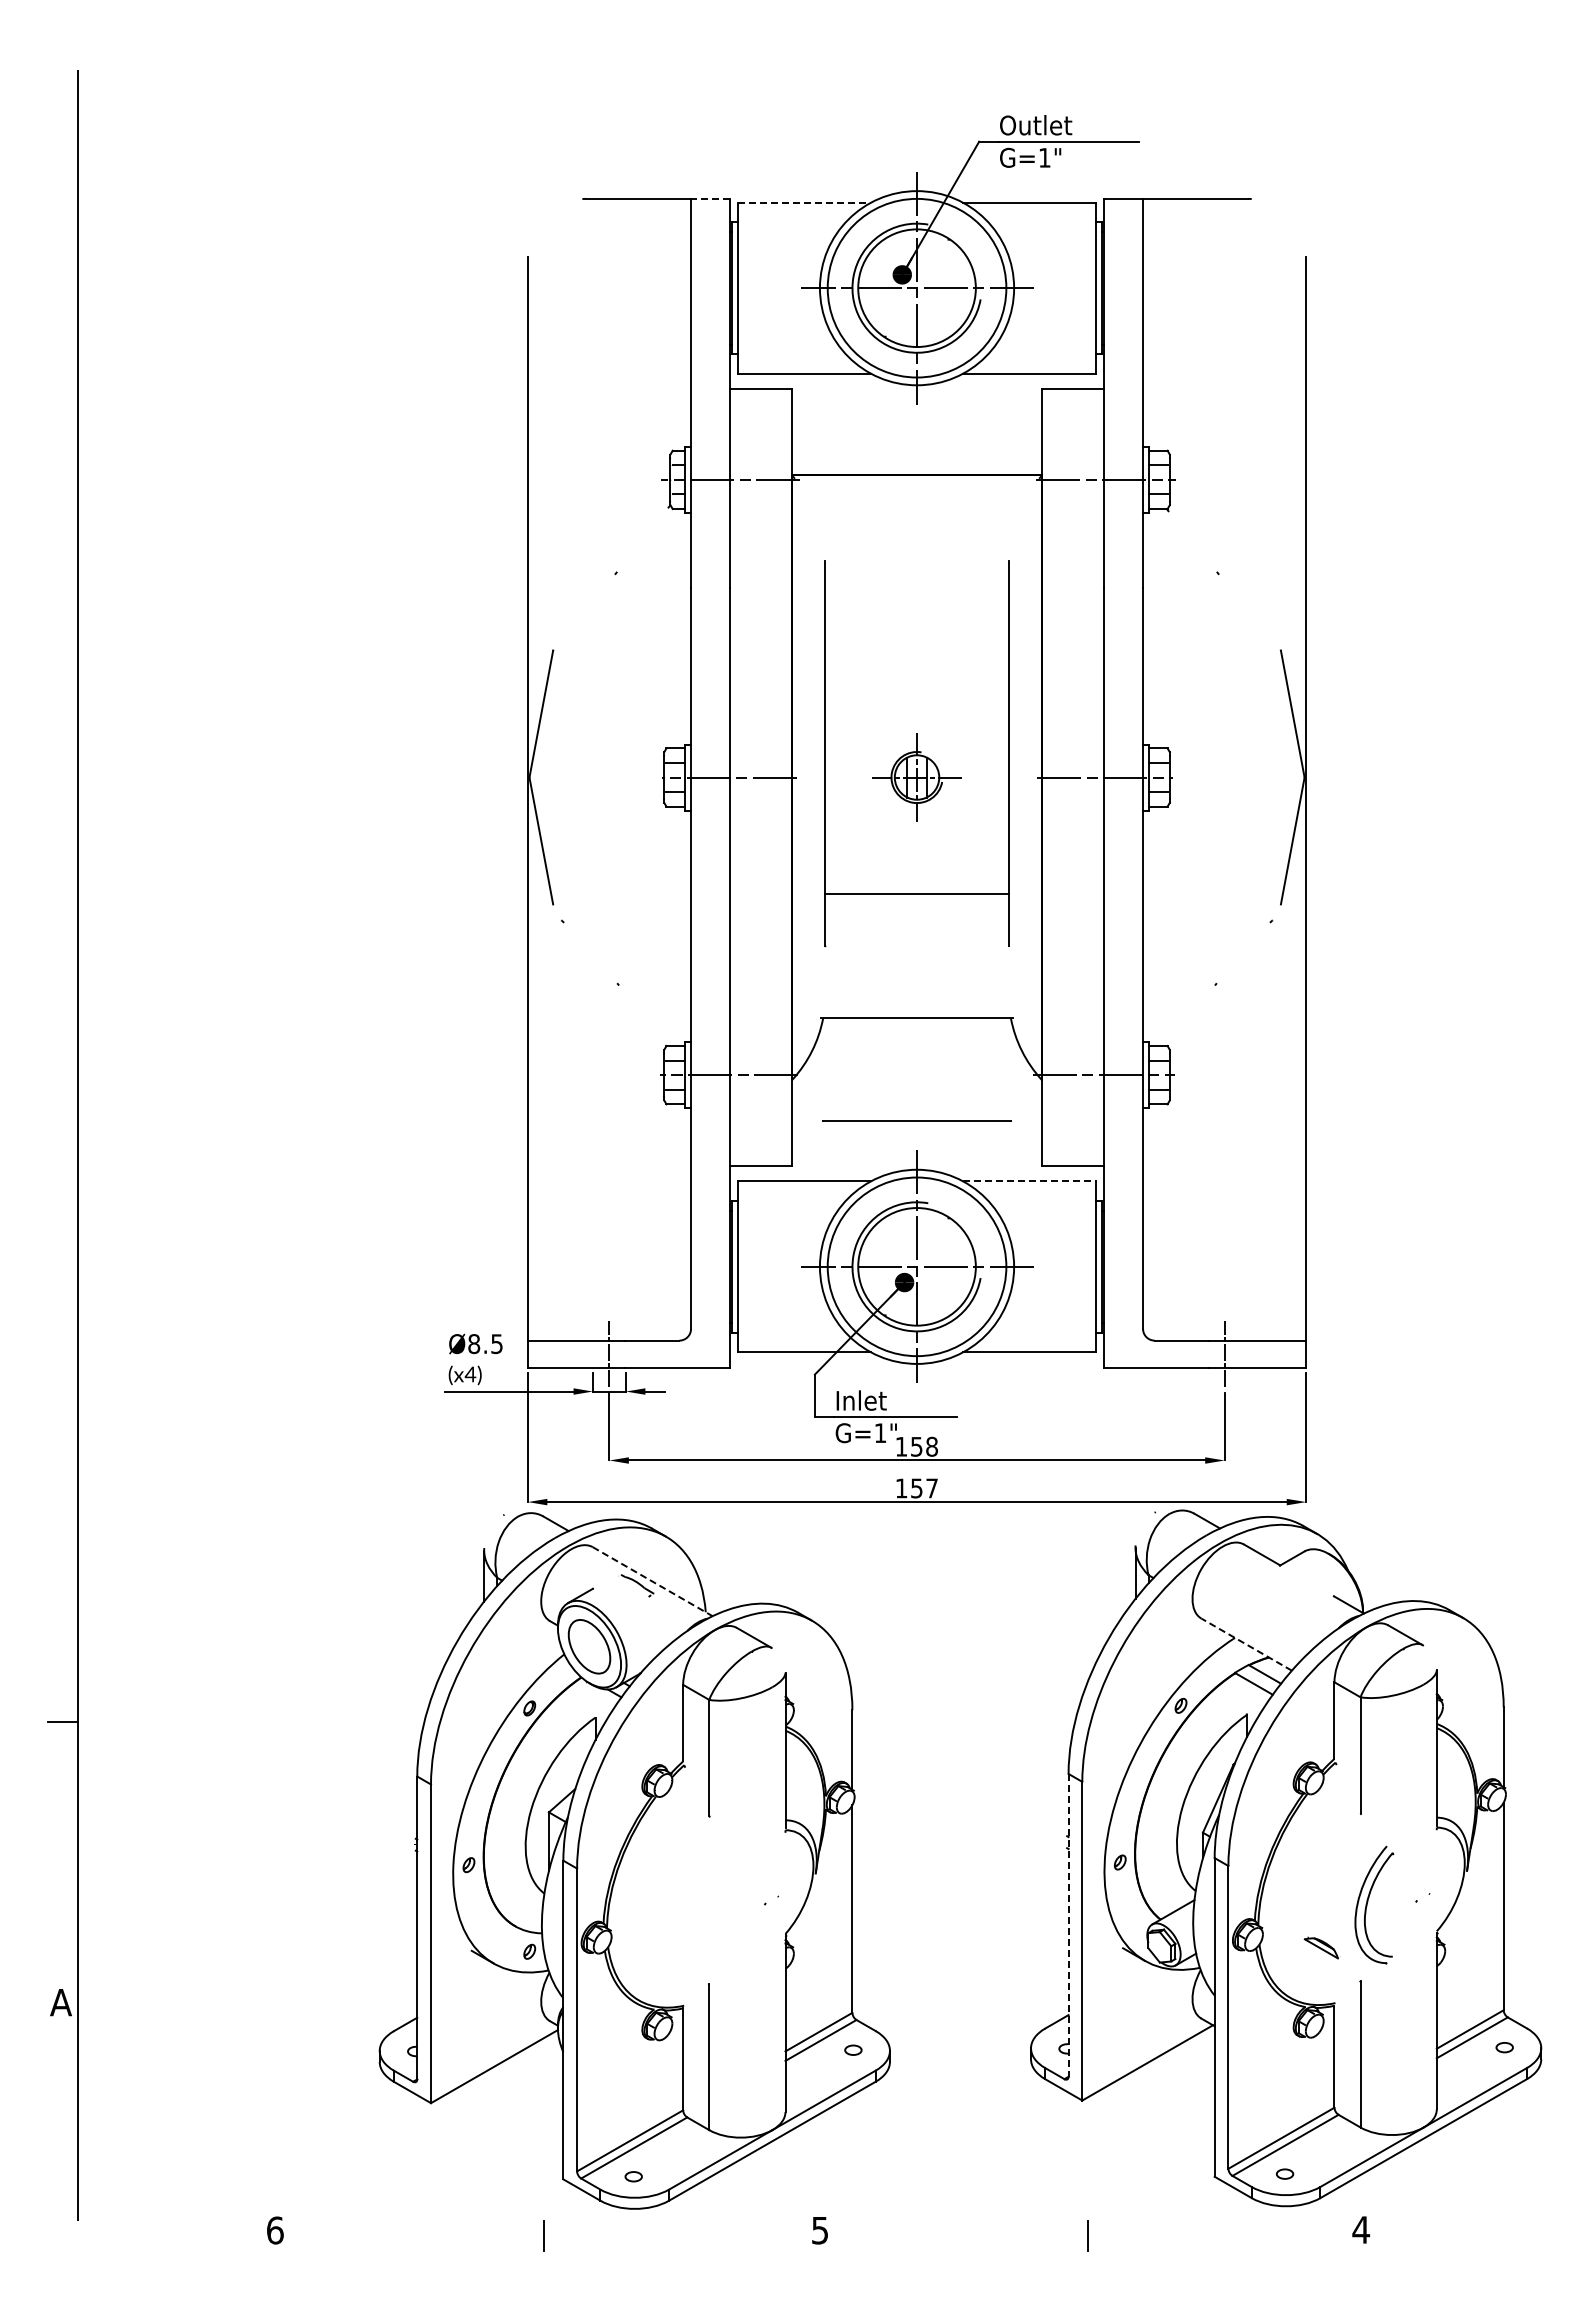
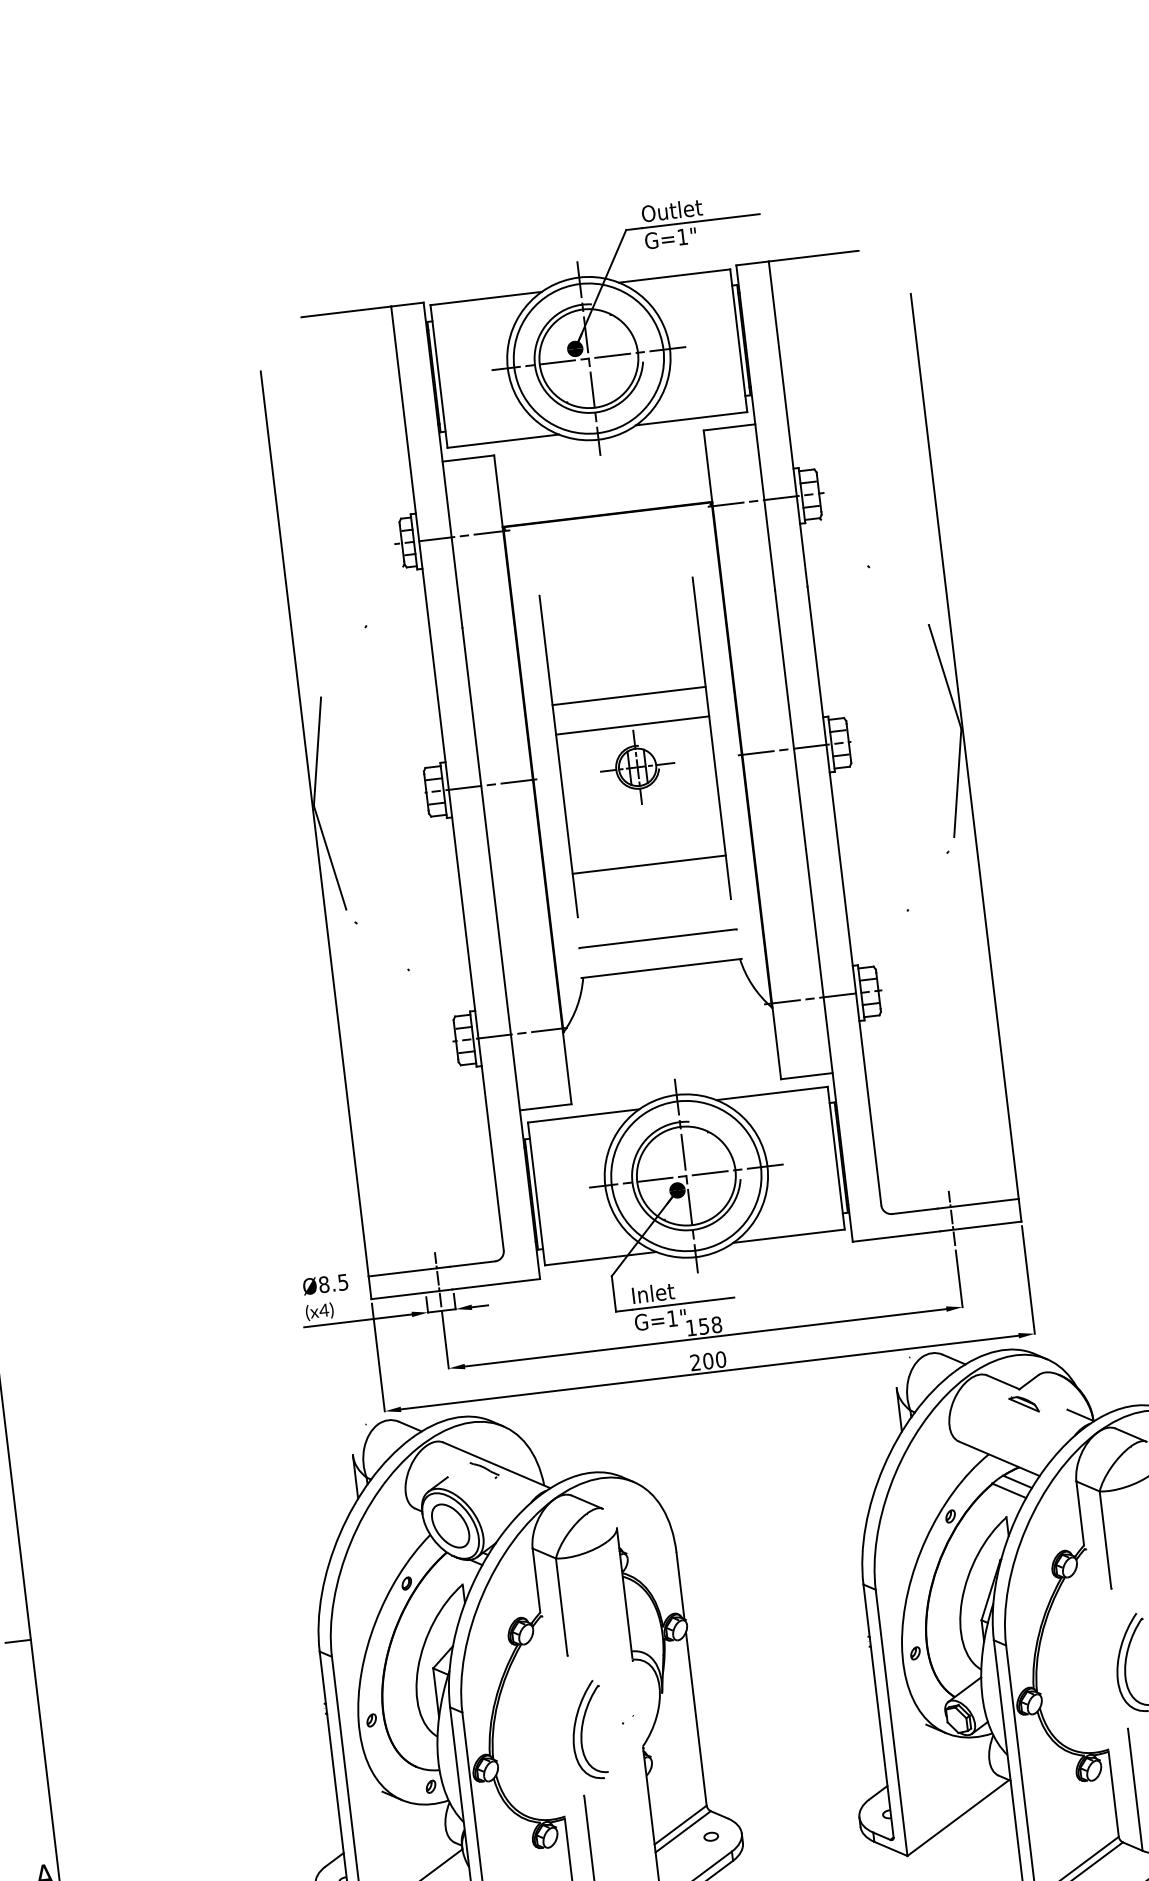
line: (709, 198) -> (406, 304), dashed -> solid
line: (804, 202) -> (486, 298), dashed -> solid
line: (916, 692) -> (628, 696), added
line: (916, 727) -> (632, 725), added
line: (916, 1120) -> (657, 938), moved
line: (1029, 1181) -> (771, 1093), dashed -> solid
text: (916, 1488) -> (707, 1361), 157 -> 200
line: (653, 1581) -> (497, 1465), dashed -> solid
line: (1246, 1644) -> (999, 1458), dashed -> solid
part: (722, 1907) -> (587, 1730), added
line: (1068, 1925) -> (878, 1711), dashed -> solid
part: (1321, 1947) -> (1024, 1404), moved

